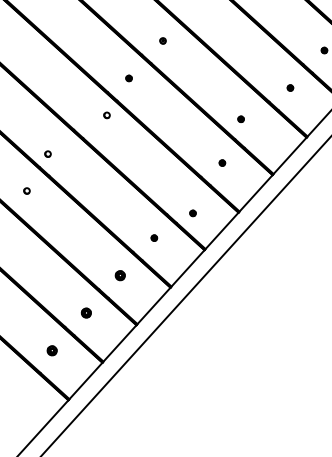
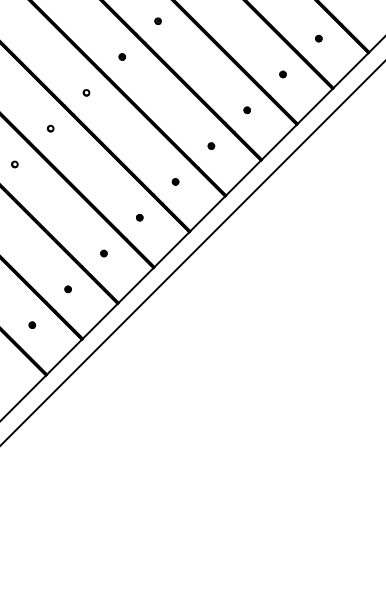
part: (106, 115) -> (86, 92), moved
part: (240, 118) -> (246, 109), moved
part: (47, 153) -> (50, 128), moved
part: (192, 212) -> (175, 181), moved
part: (119, 275) -> (103, 253), size x0.62
part: (85, 313) -> (67, 289), size x0.62
part: (52, 349) -> (32, 324), size x0.62

